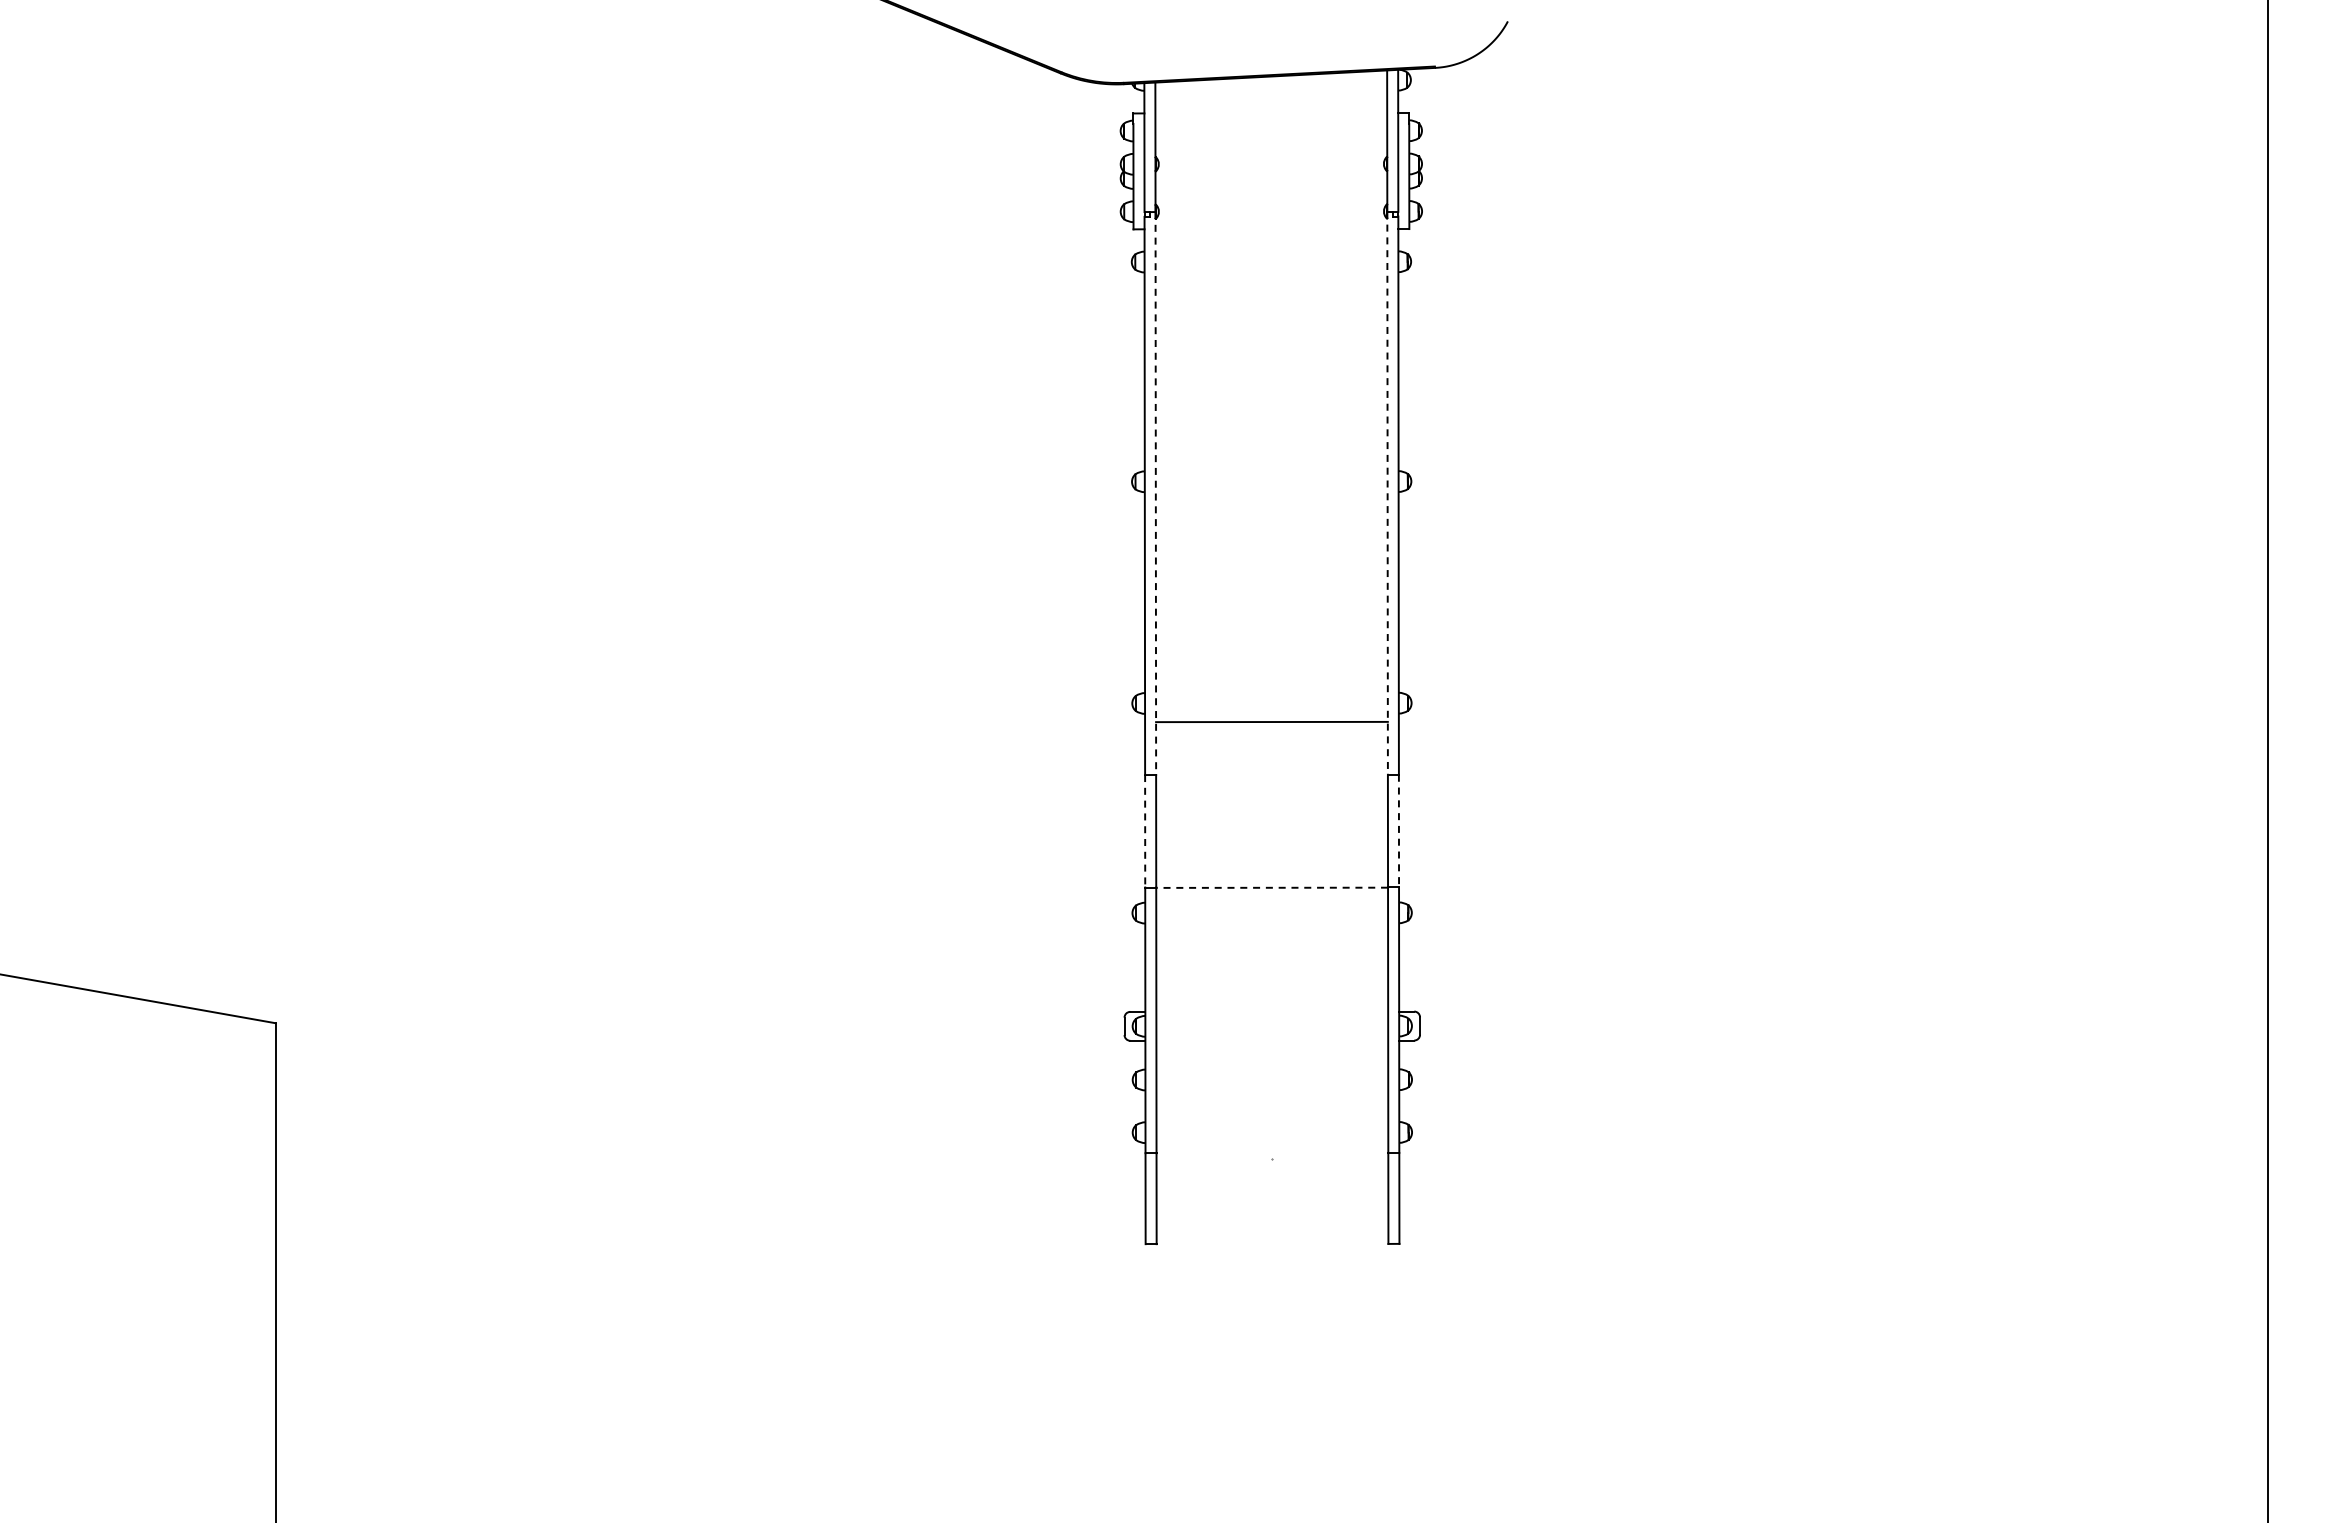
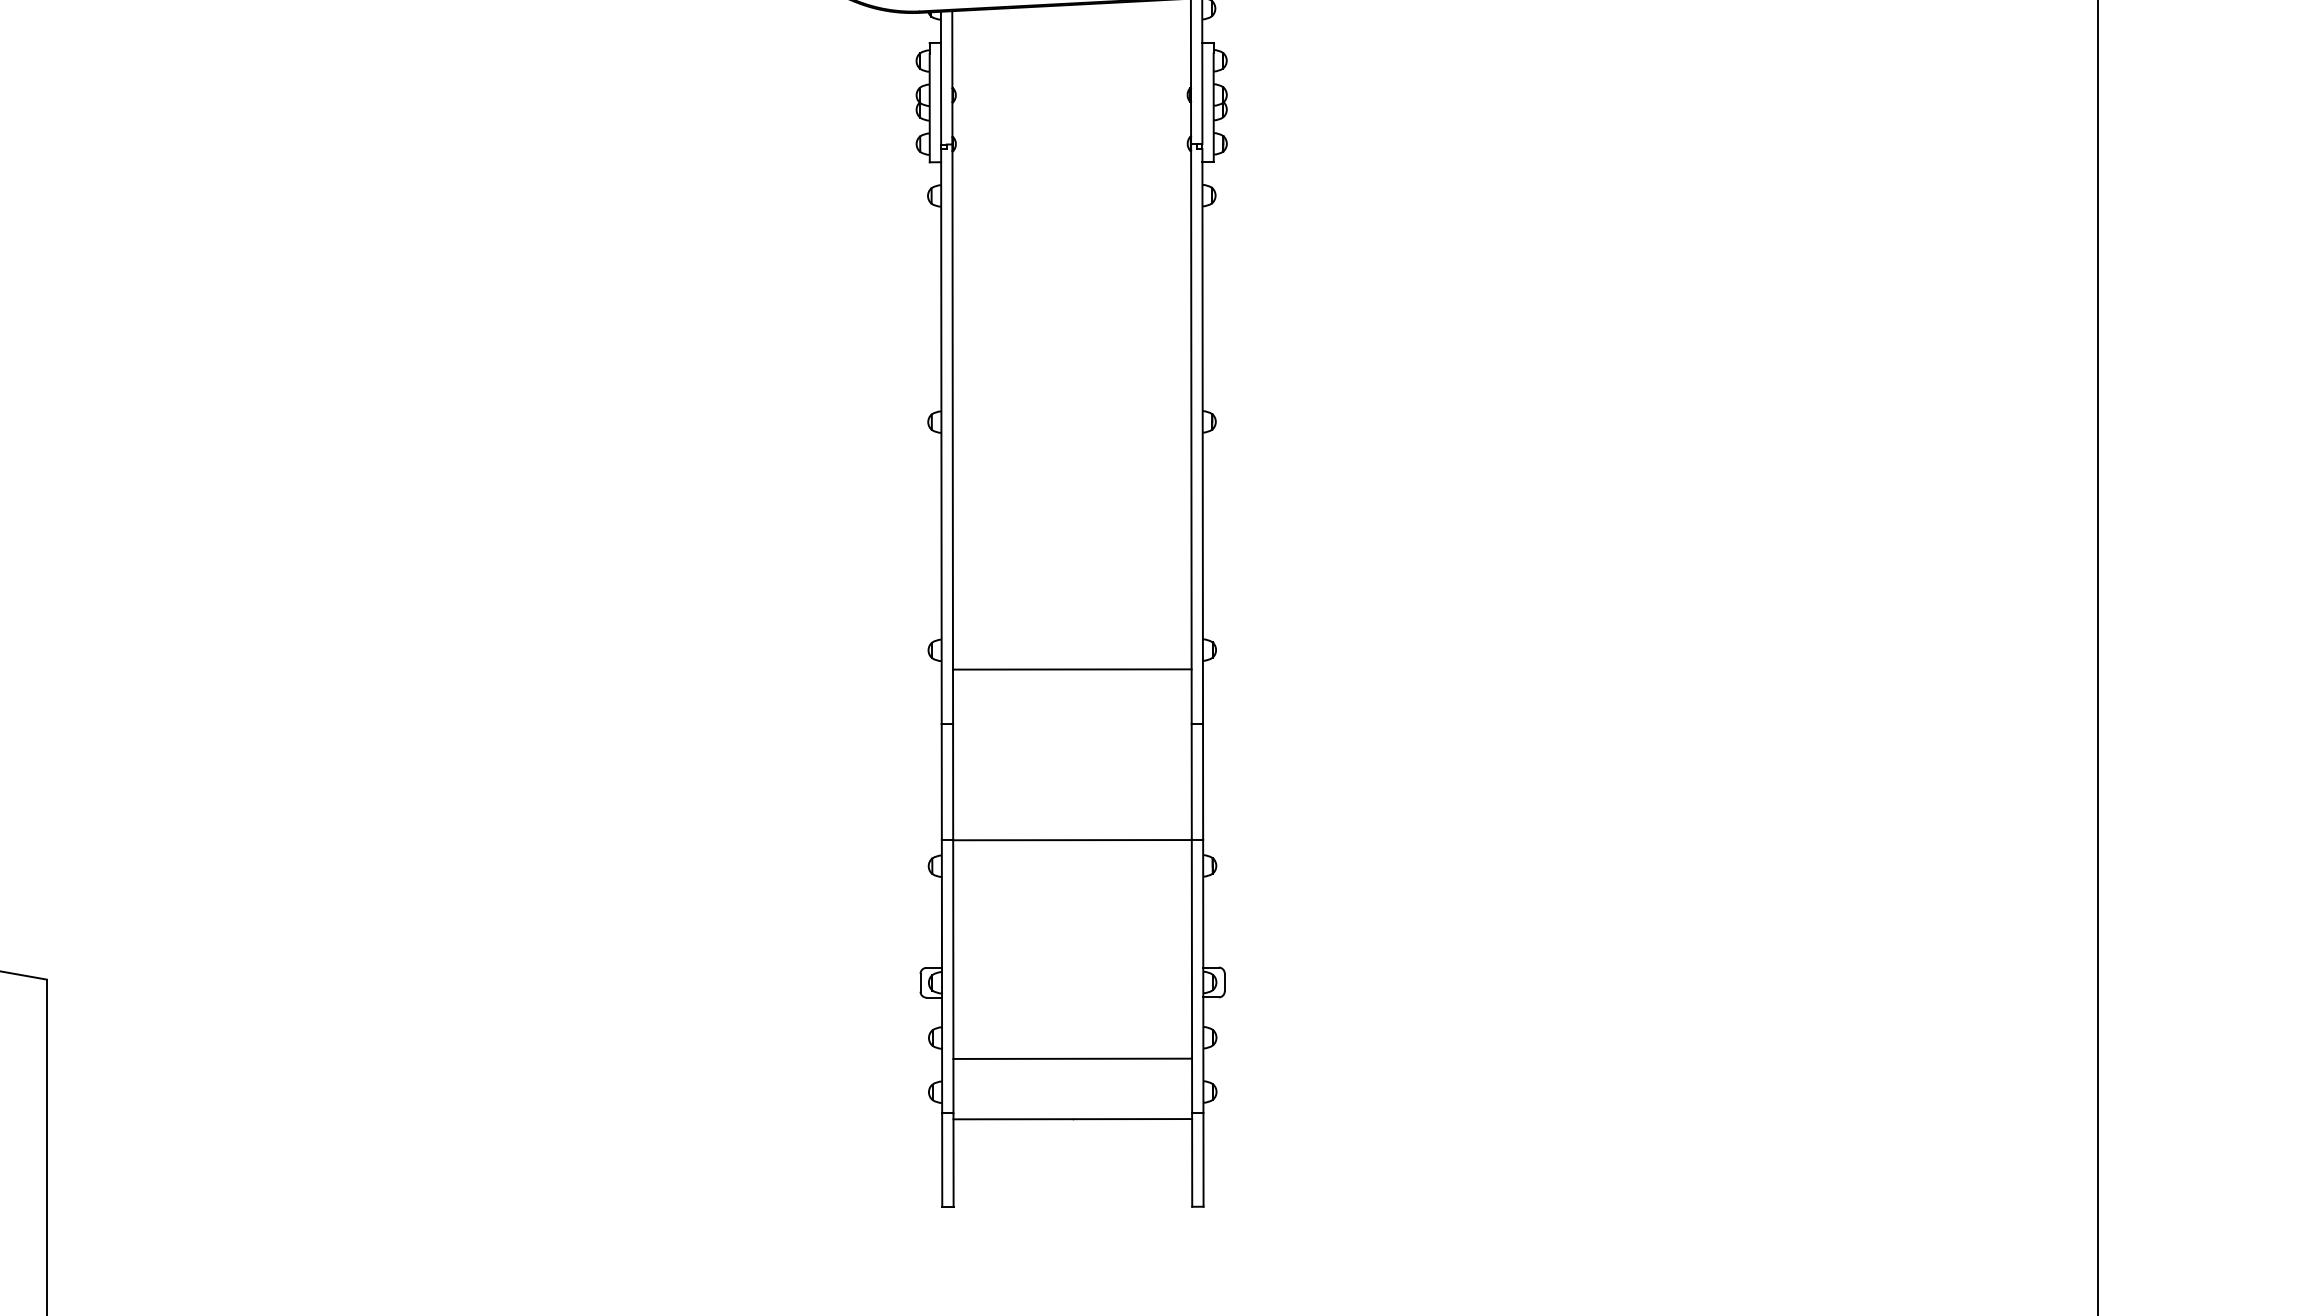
line: (1387, 493) -> (1191, 434), dashed -> solid
line: (1155, 494) -> (952, 435), dashed -> solid
line: (1145, 831) -> (942, 782), dashed -> solid
line: (1398, 831) -> (1202, 782), dashed -> solid
line: (1272, 887) -> (1072, 839), dashed -> solid
line: (1272, 1100) -> (1072, 1059), added
line: (1272, 1158) -> (1072, 1118), added

